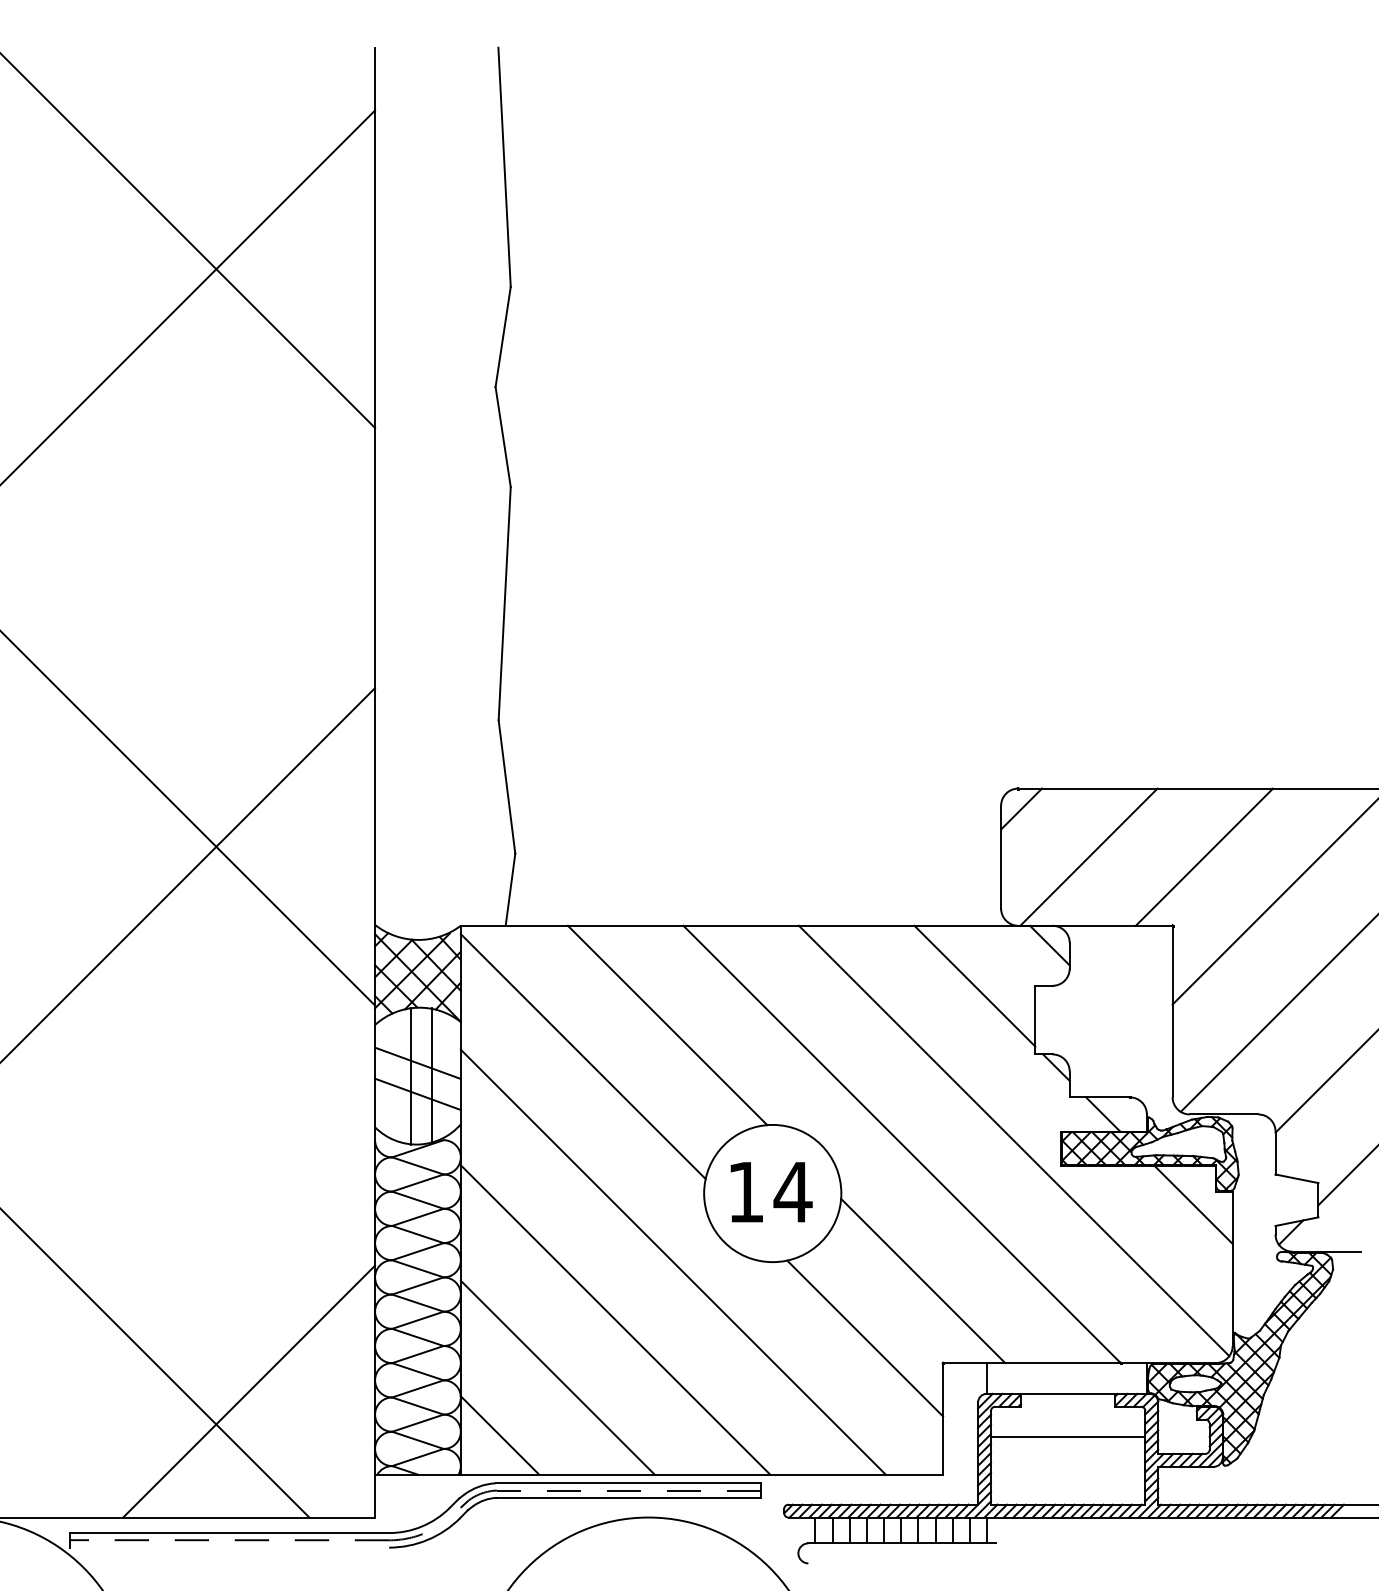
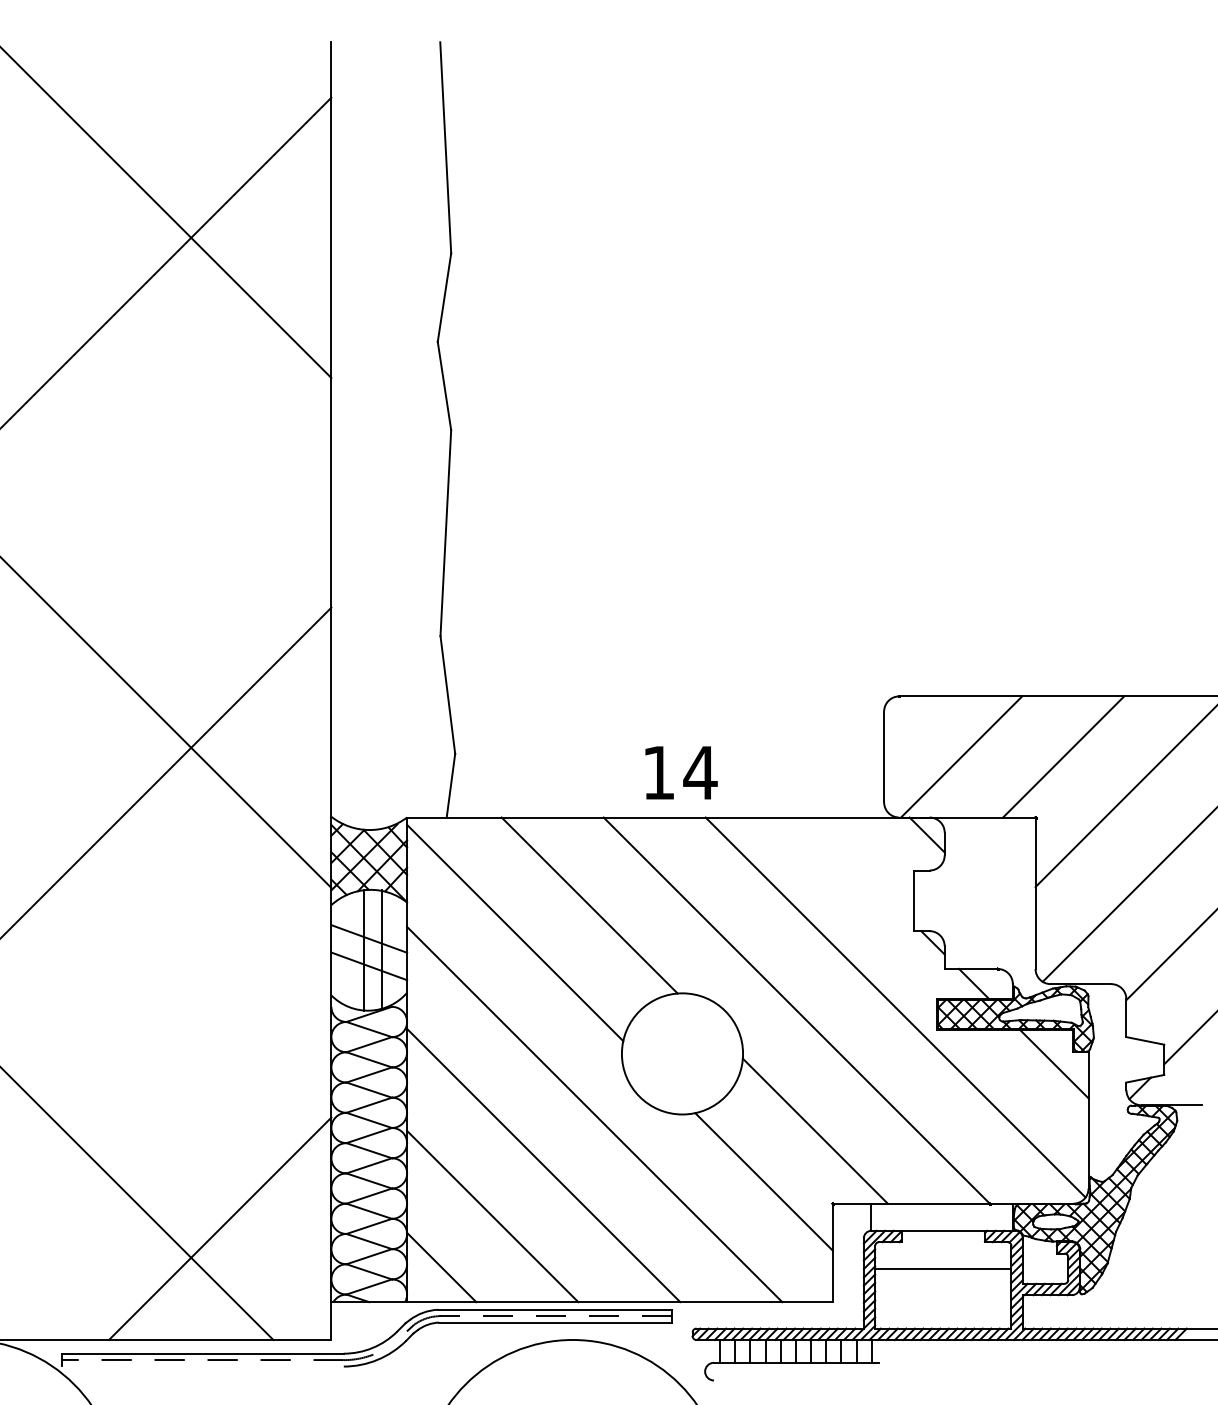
line: (1021, 808) -> (902, 713), removed
line: (974, 985) -> (860, 870), removed
text: (771, 1192) -> (681, 773), moved

